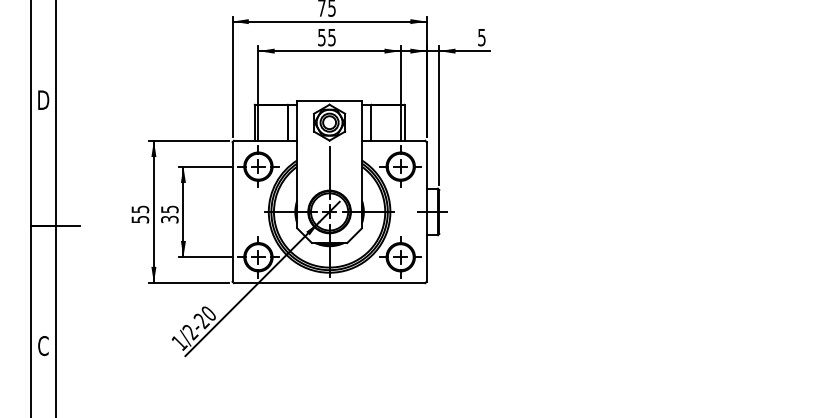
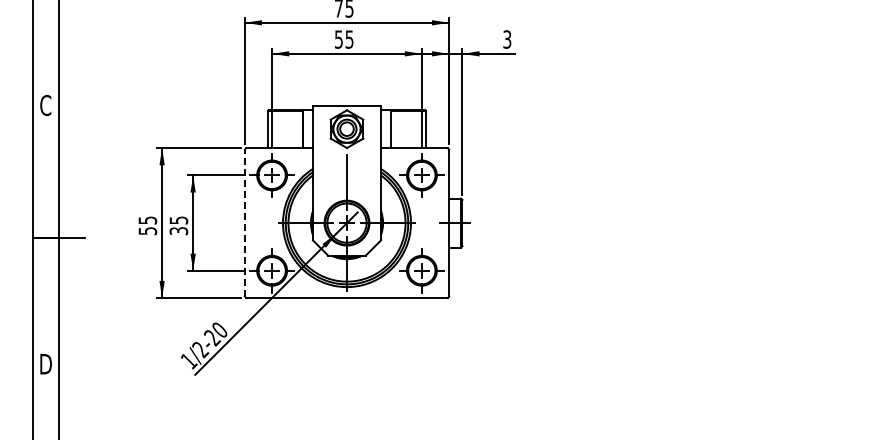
text: (482, 36) -> (507, 38), 5 -> 3
text: (43, 100) -> (45, 105), D -> C
line: (232, 212) -> (244, 223), solid -> dashed
text: (43, 345) -> (45, 363), C -> D

